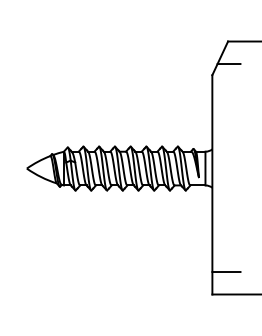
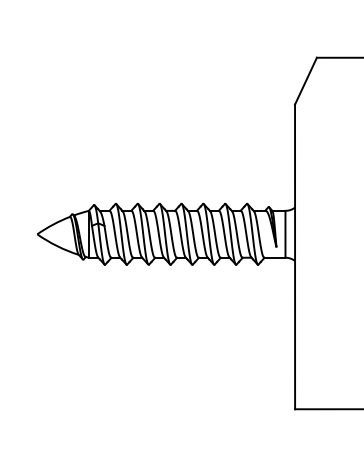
line: (229, 64) -> (318, 89), removed
line: (226, 272) -> (314, 378), removed

